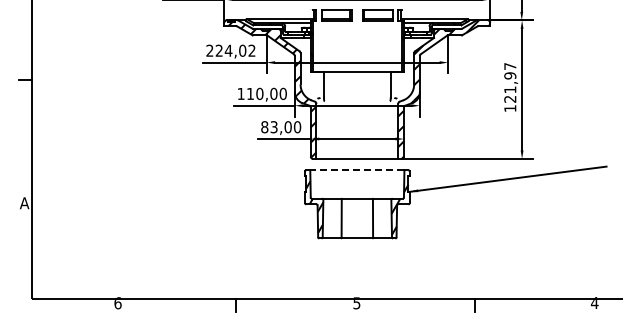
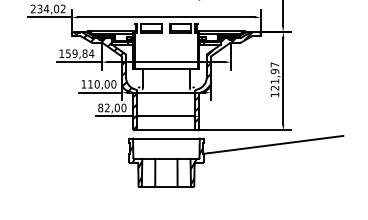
text: (230, 50) -> (76, 53), 224,02 -> 159,84
text: (273, 127) -> (106, 108), 83,00 -> 82,00
line: (356, 170) -> (165, 138), dashed -> solid

